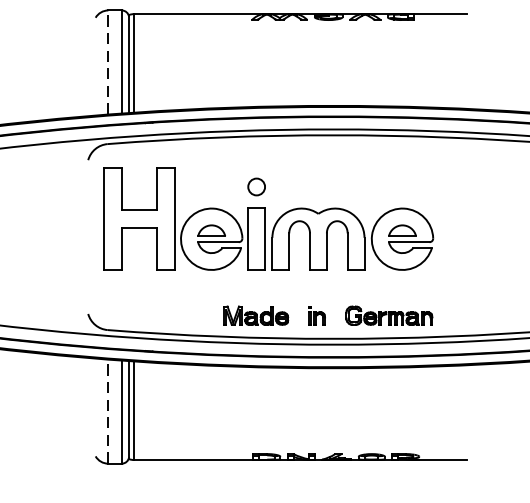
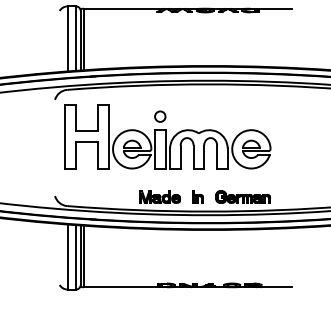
line: (108, 61) -> (67, 38), dashed -> solid
line: (108, 412) -> (67, 257), dashed -> solid

